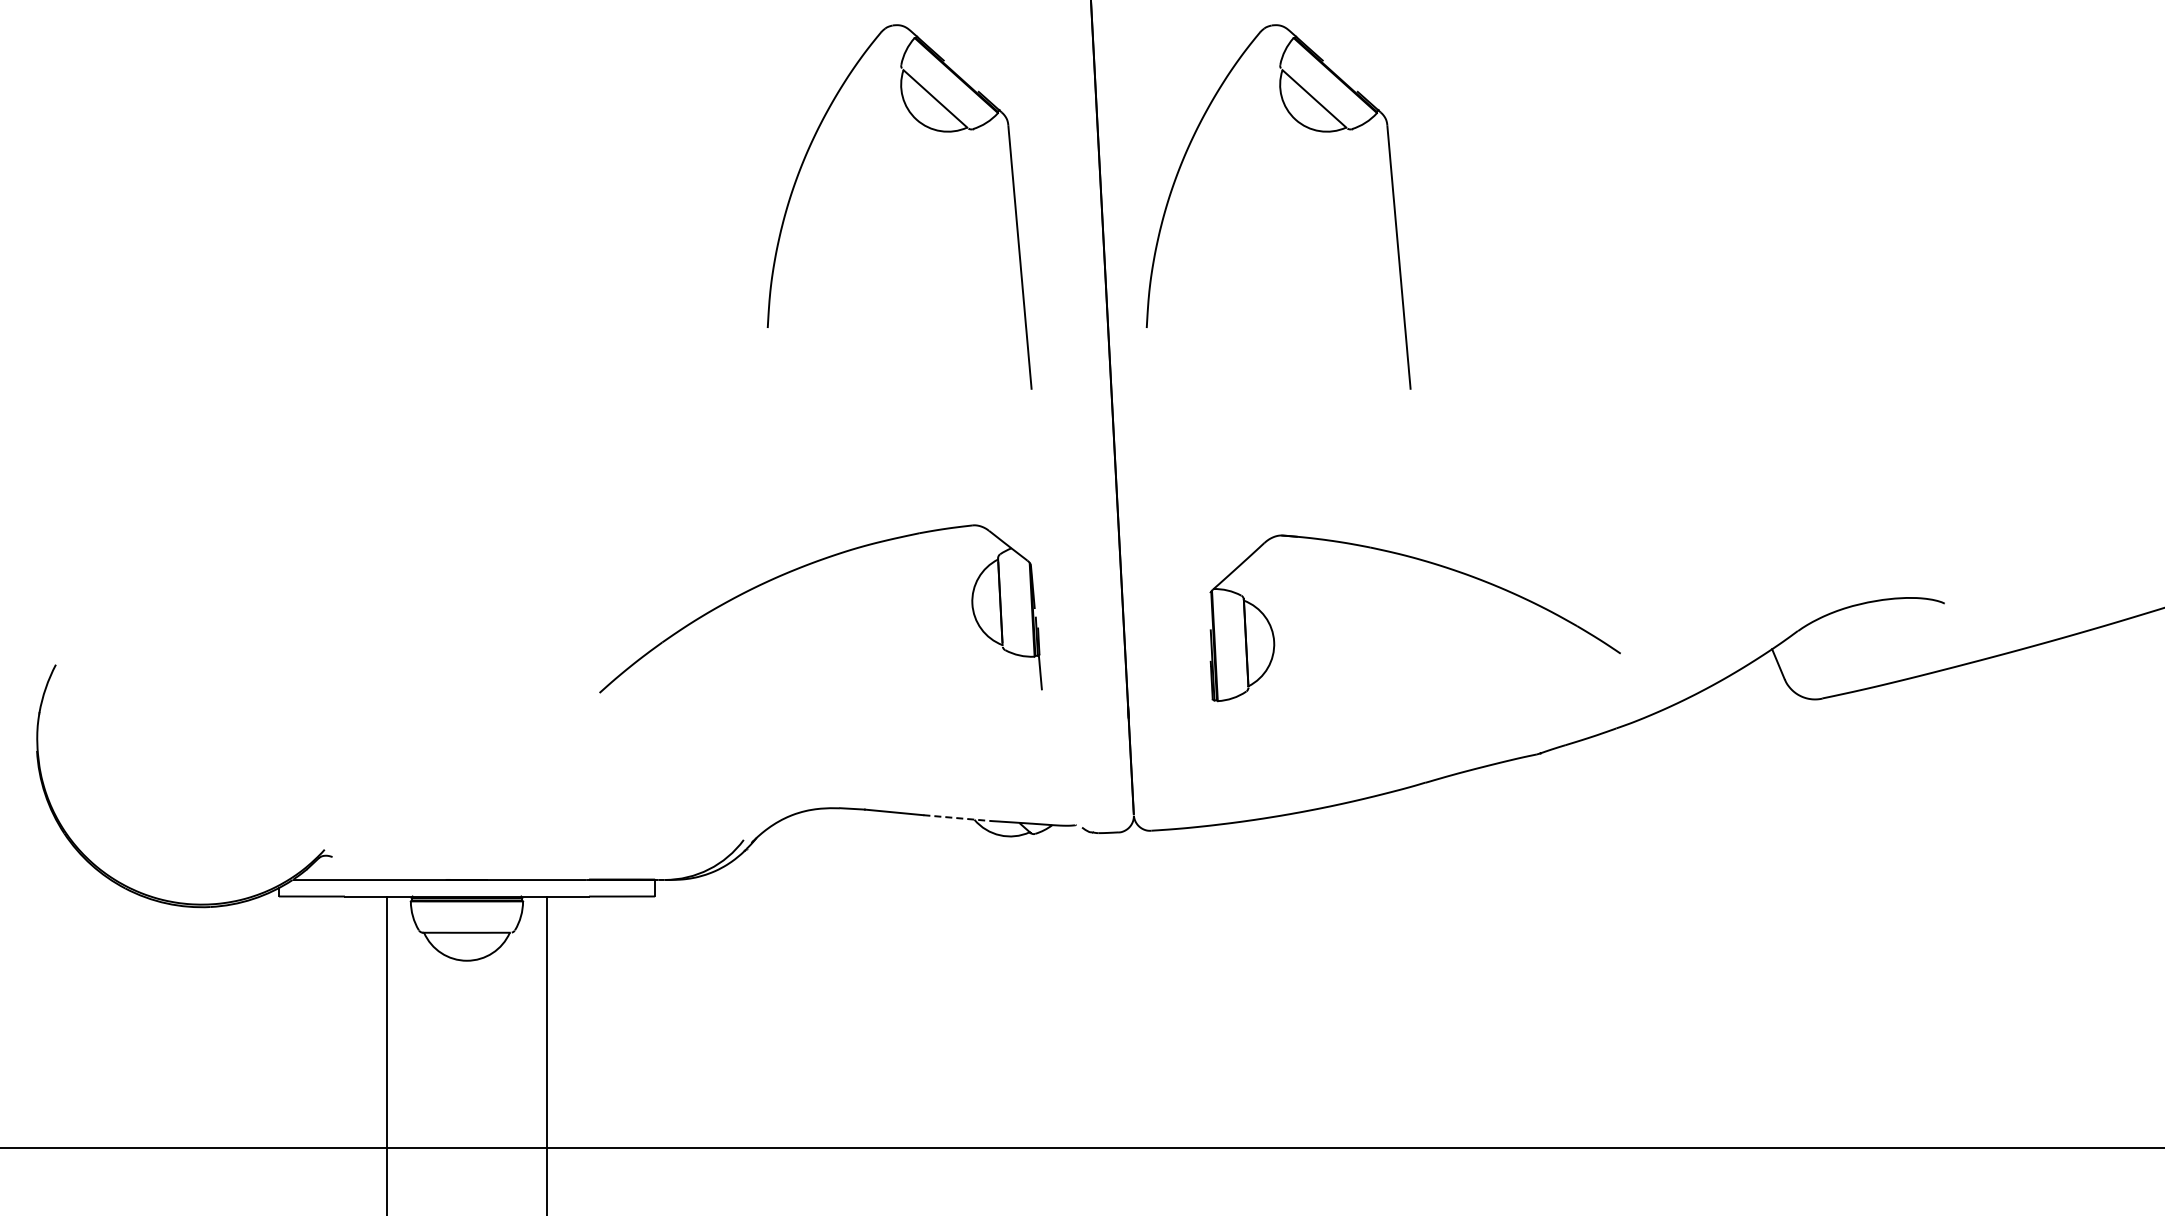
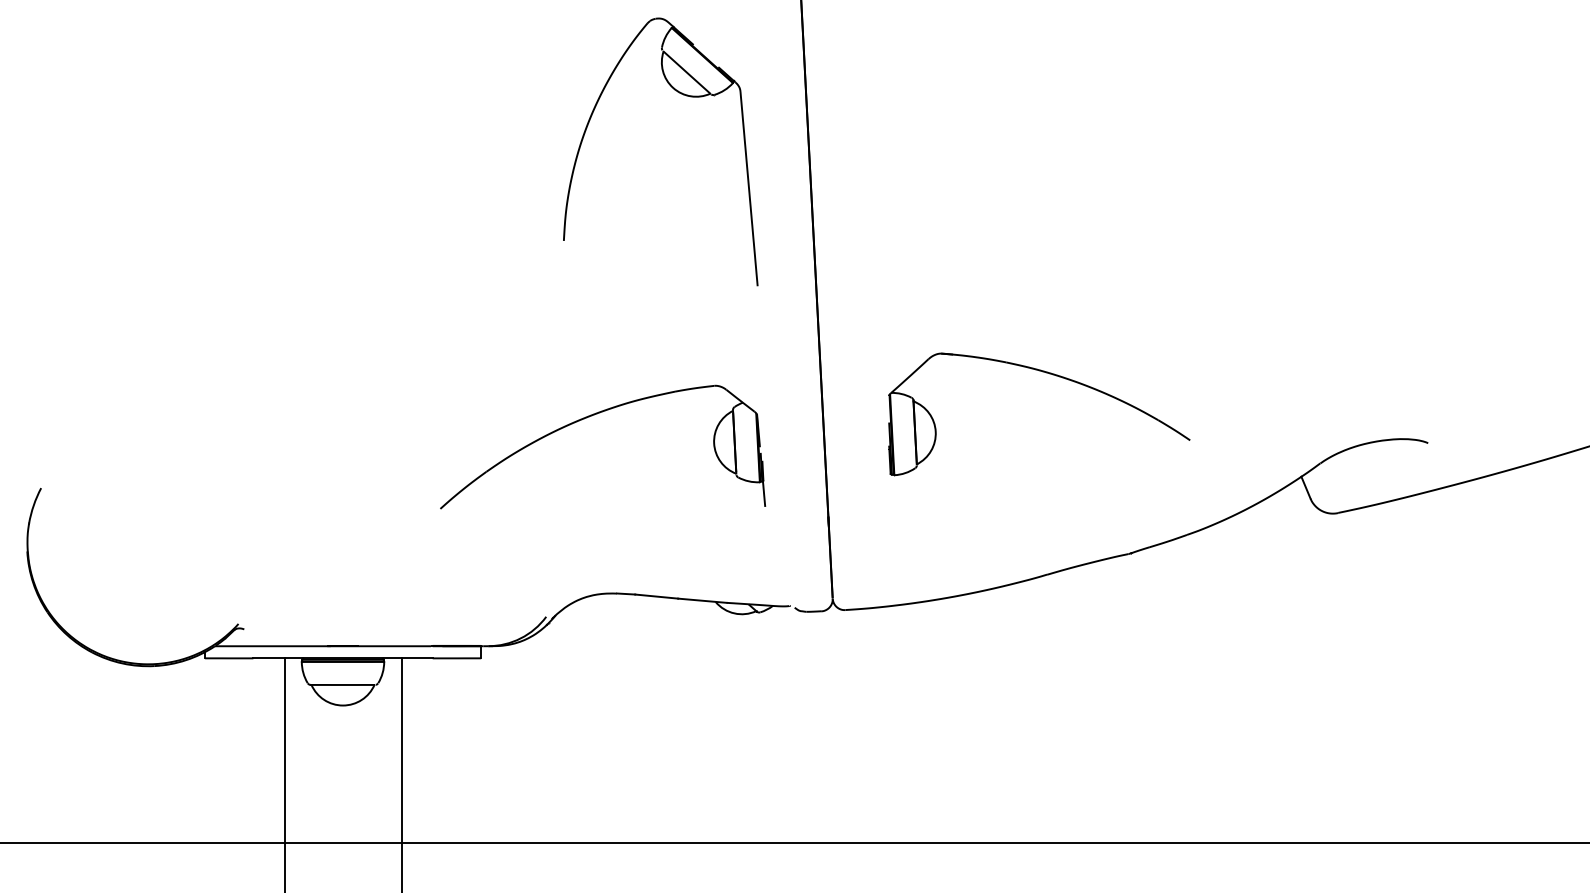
part: (1309, 129) -> (961, 95), removed
part: (1432, 564) -> (1052, 374), moved
line: (956, 818) -> (702, 601), dashed -> solid

